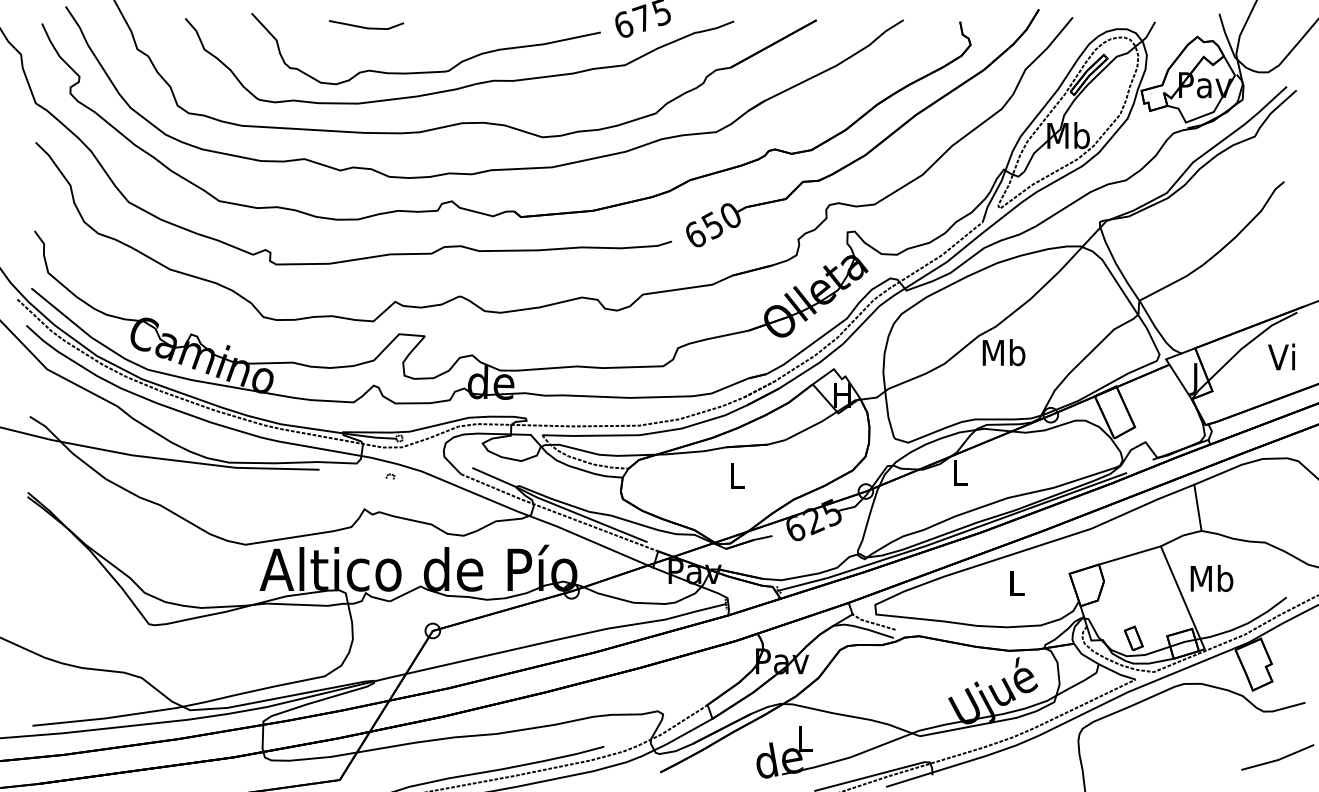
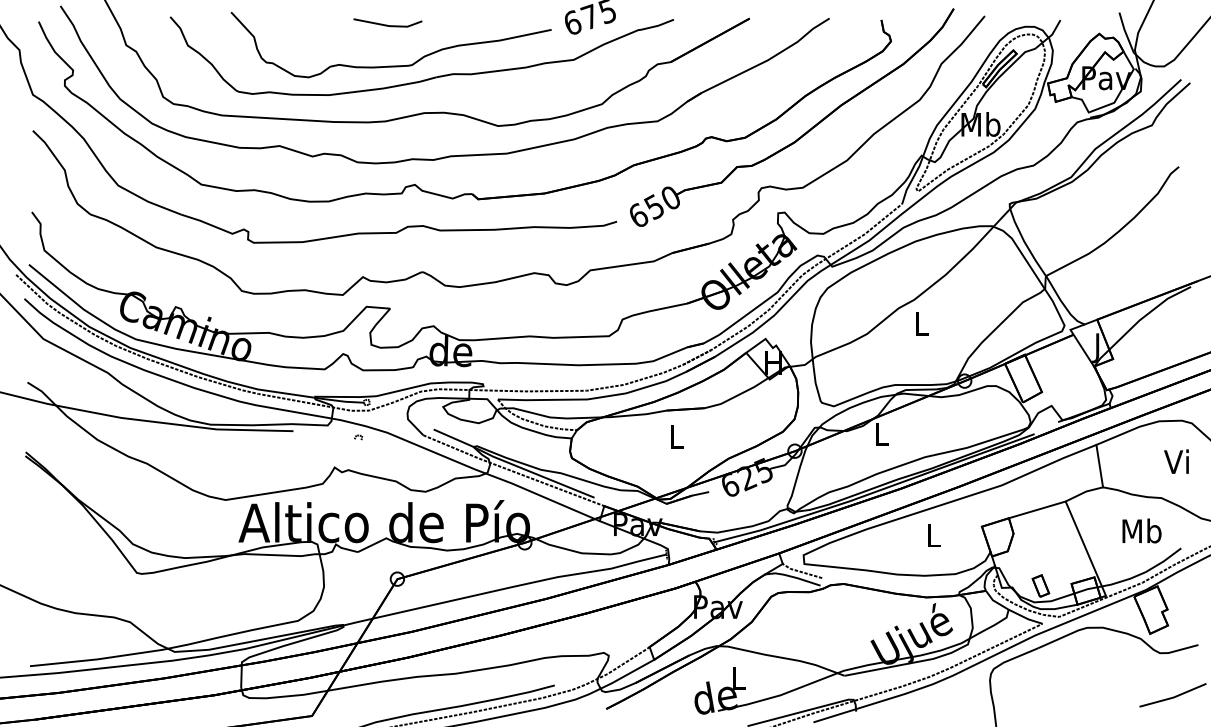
line: (364, 26) -> (386, 24), moved
text: (1003, 352) -> (921, 323), Mb -> L
text: (1281, 356) -> (1176, 461), moved
text: (1211, 578) -> (1141, 531), moved

